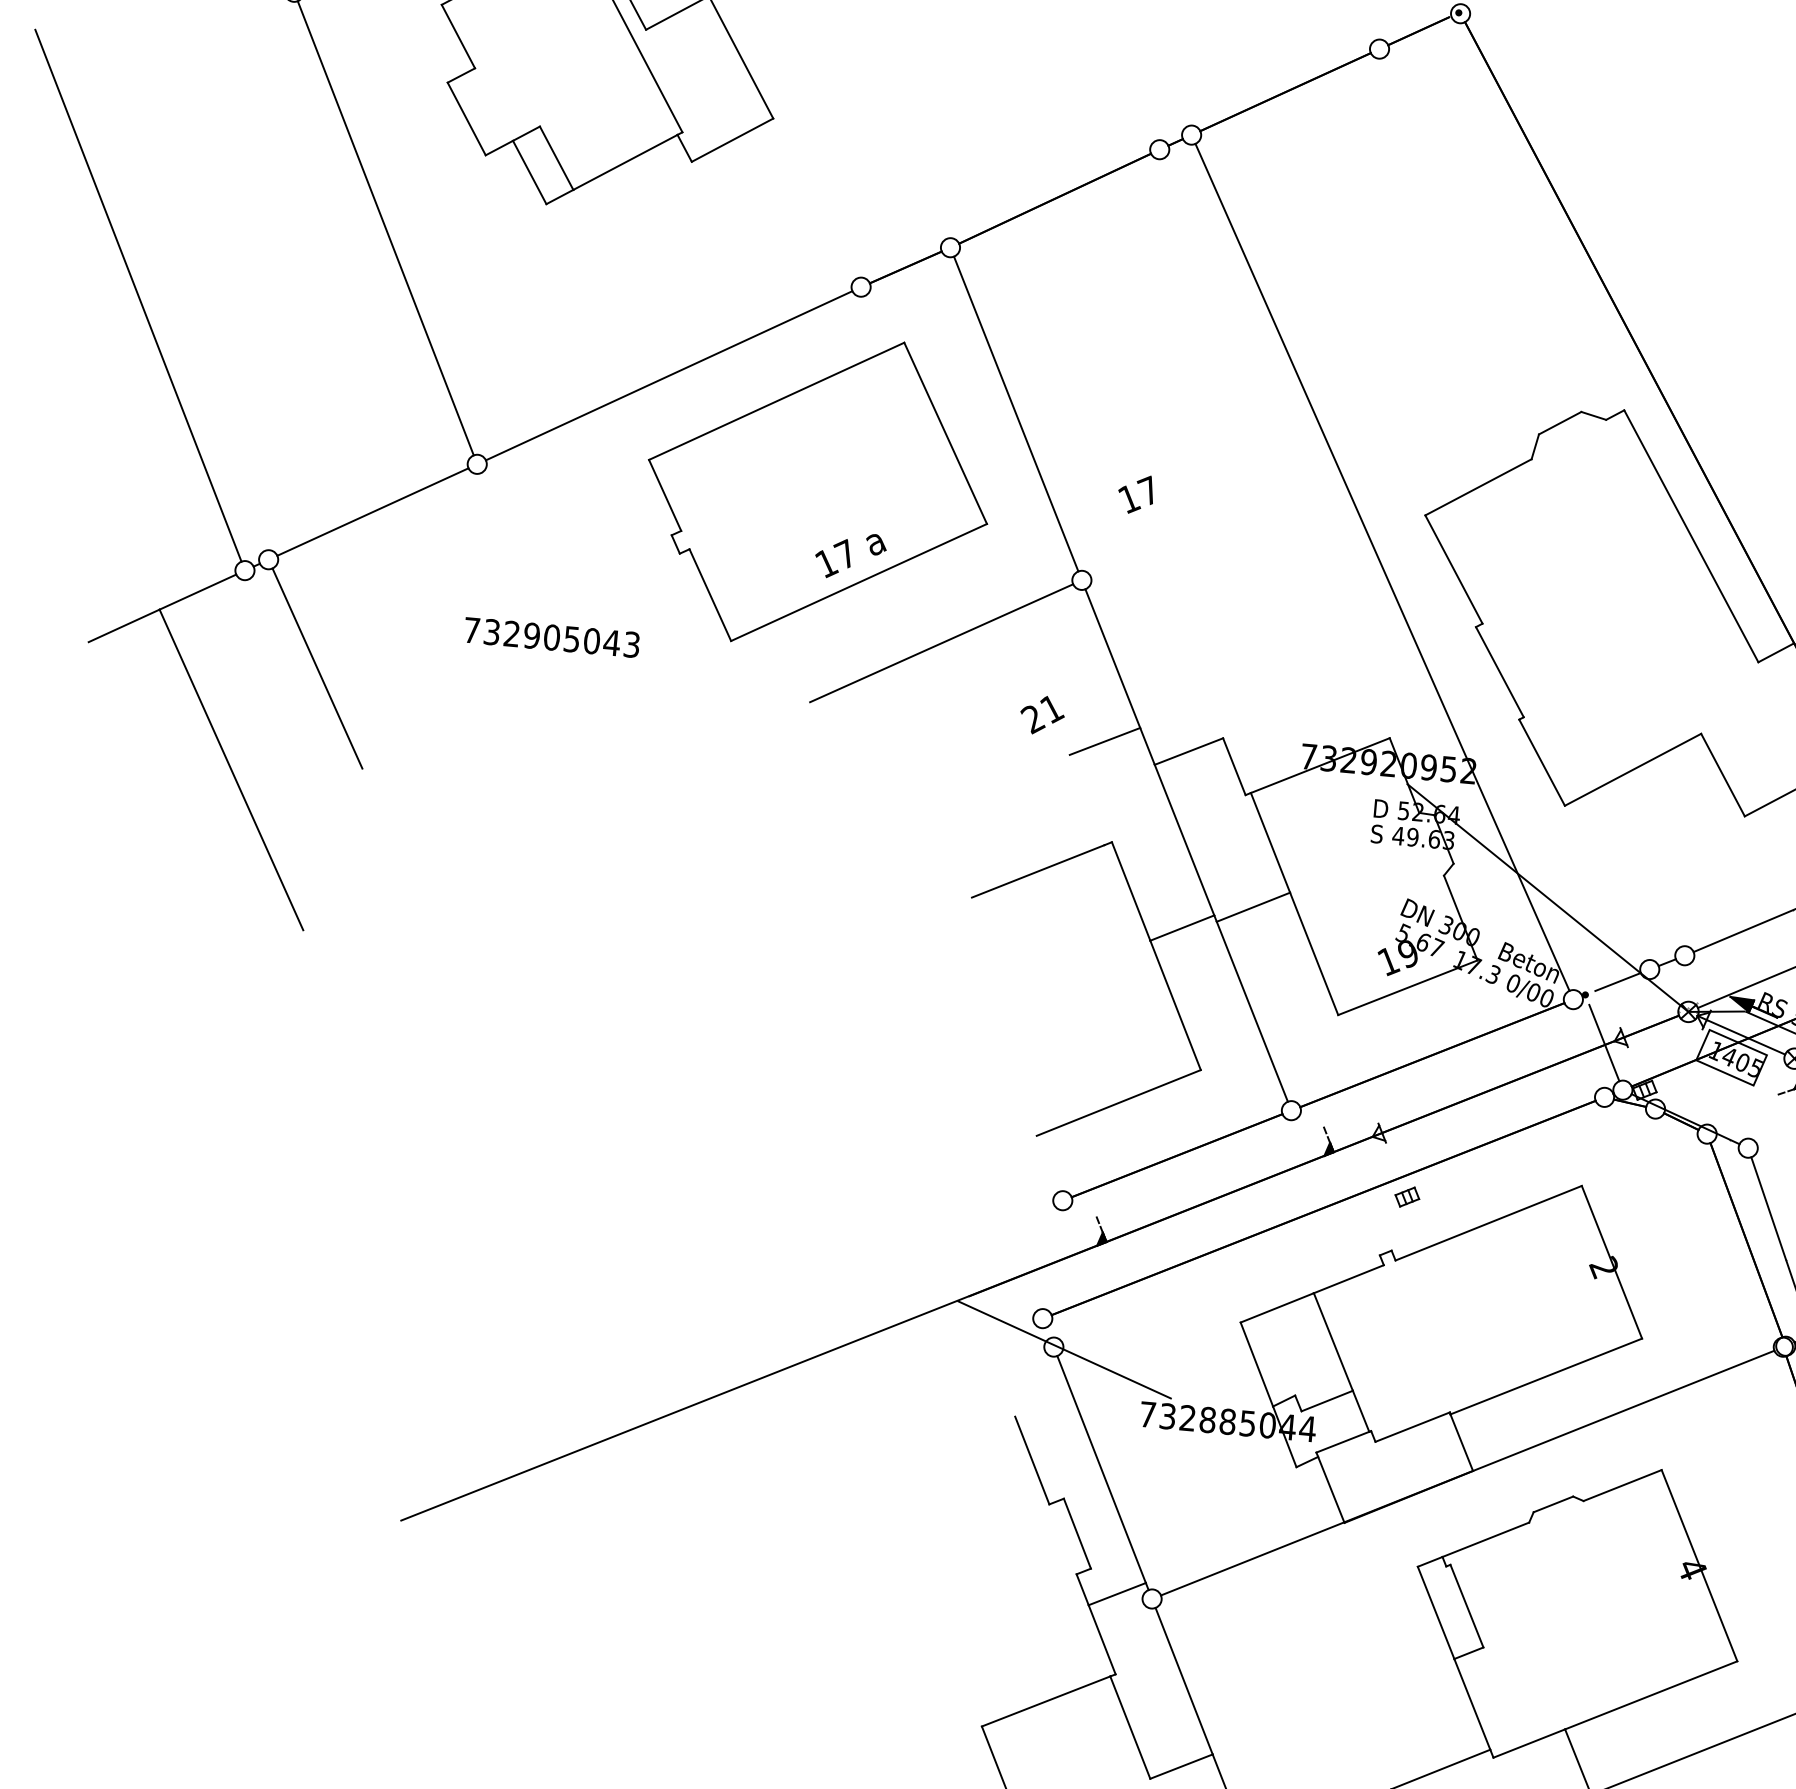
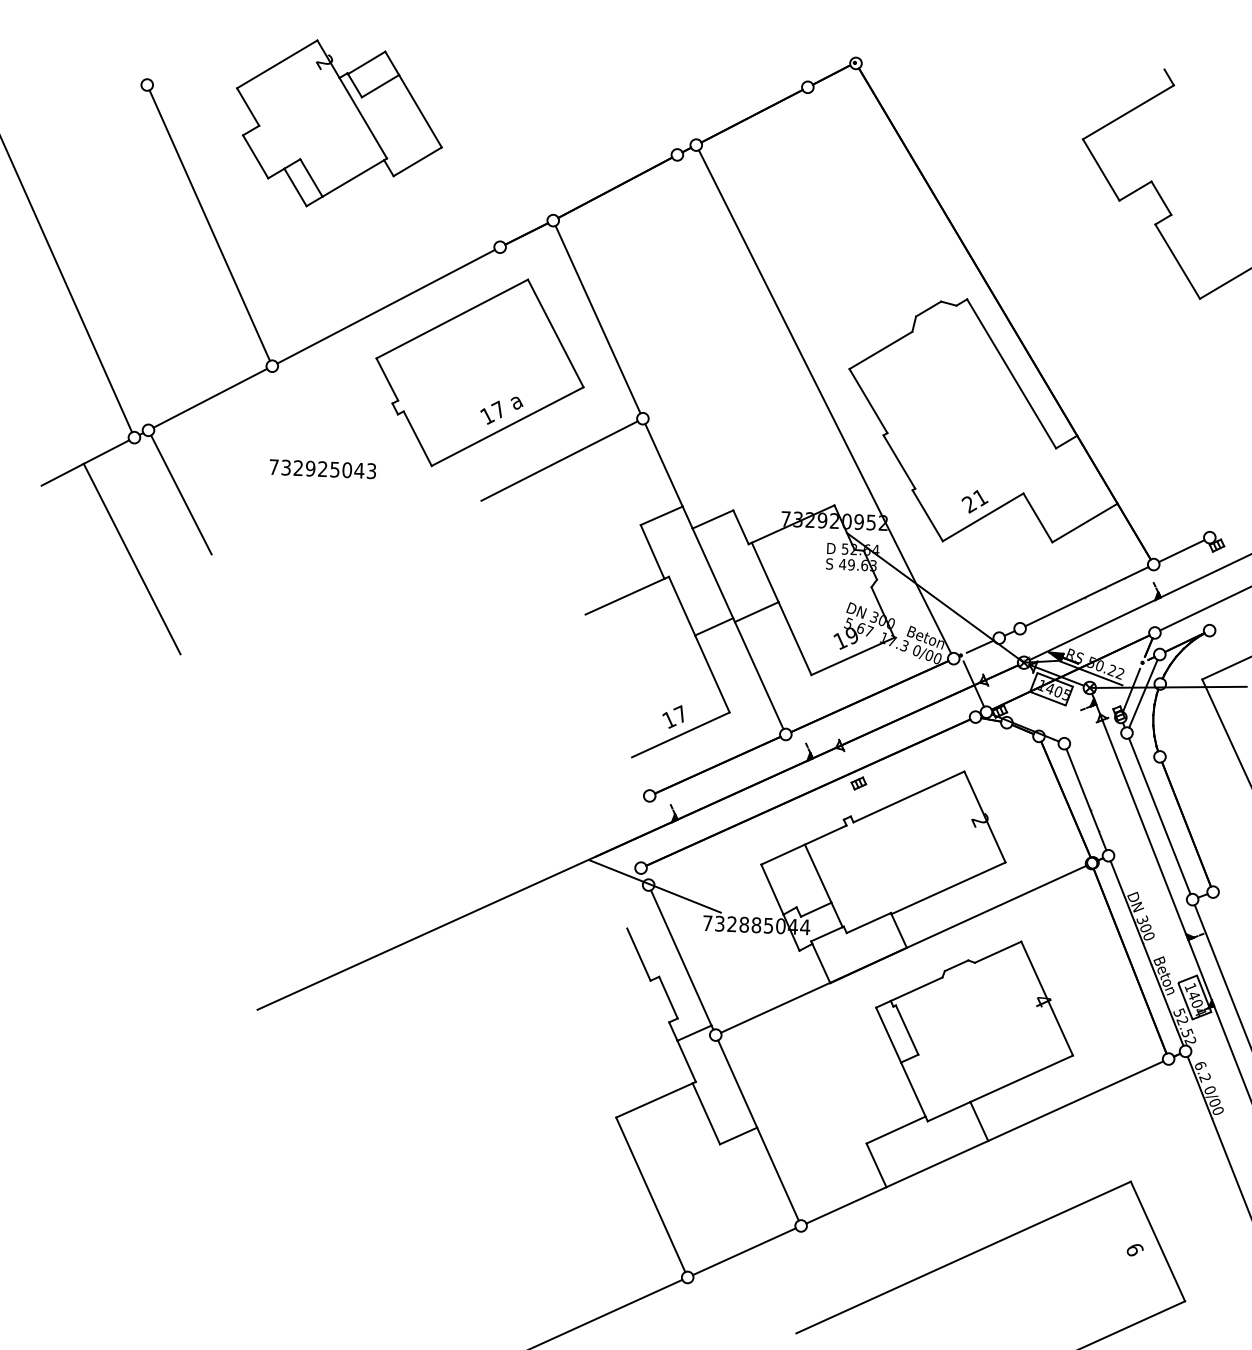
text: (1134, 493) -> (672, 716), moved
text: (551, 638) -> (322, 469), 732905043 -> 732925043
text: (1041, 714) -> (974, 501), moved
line: (1087, 799) -> (652, 551), added

